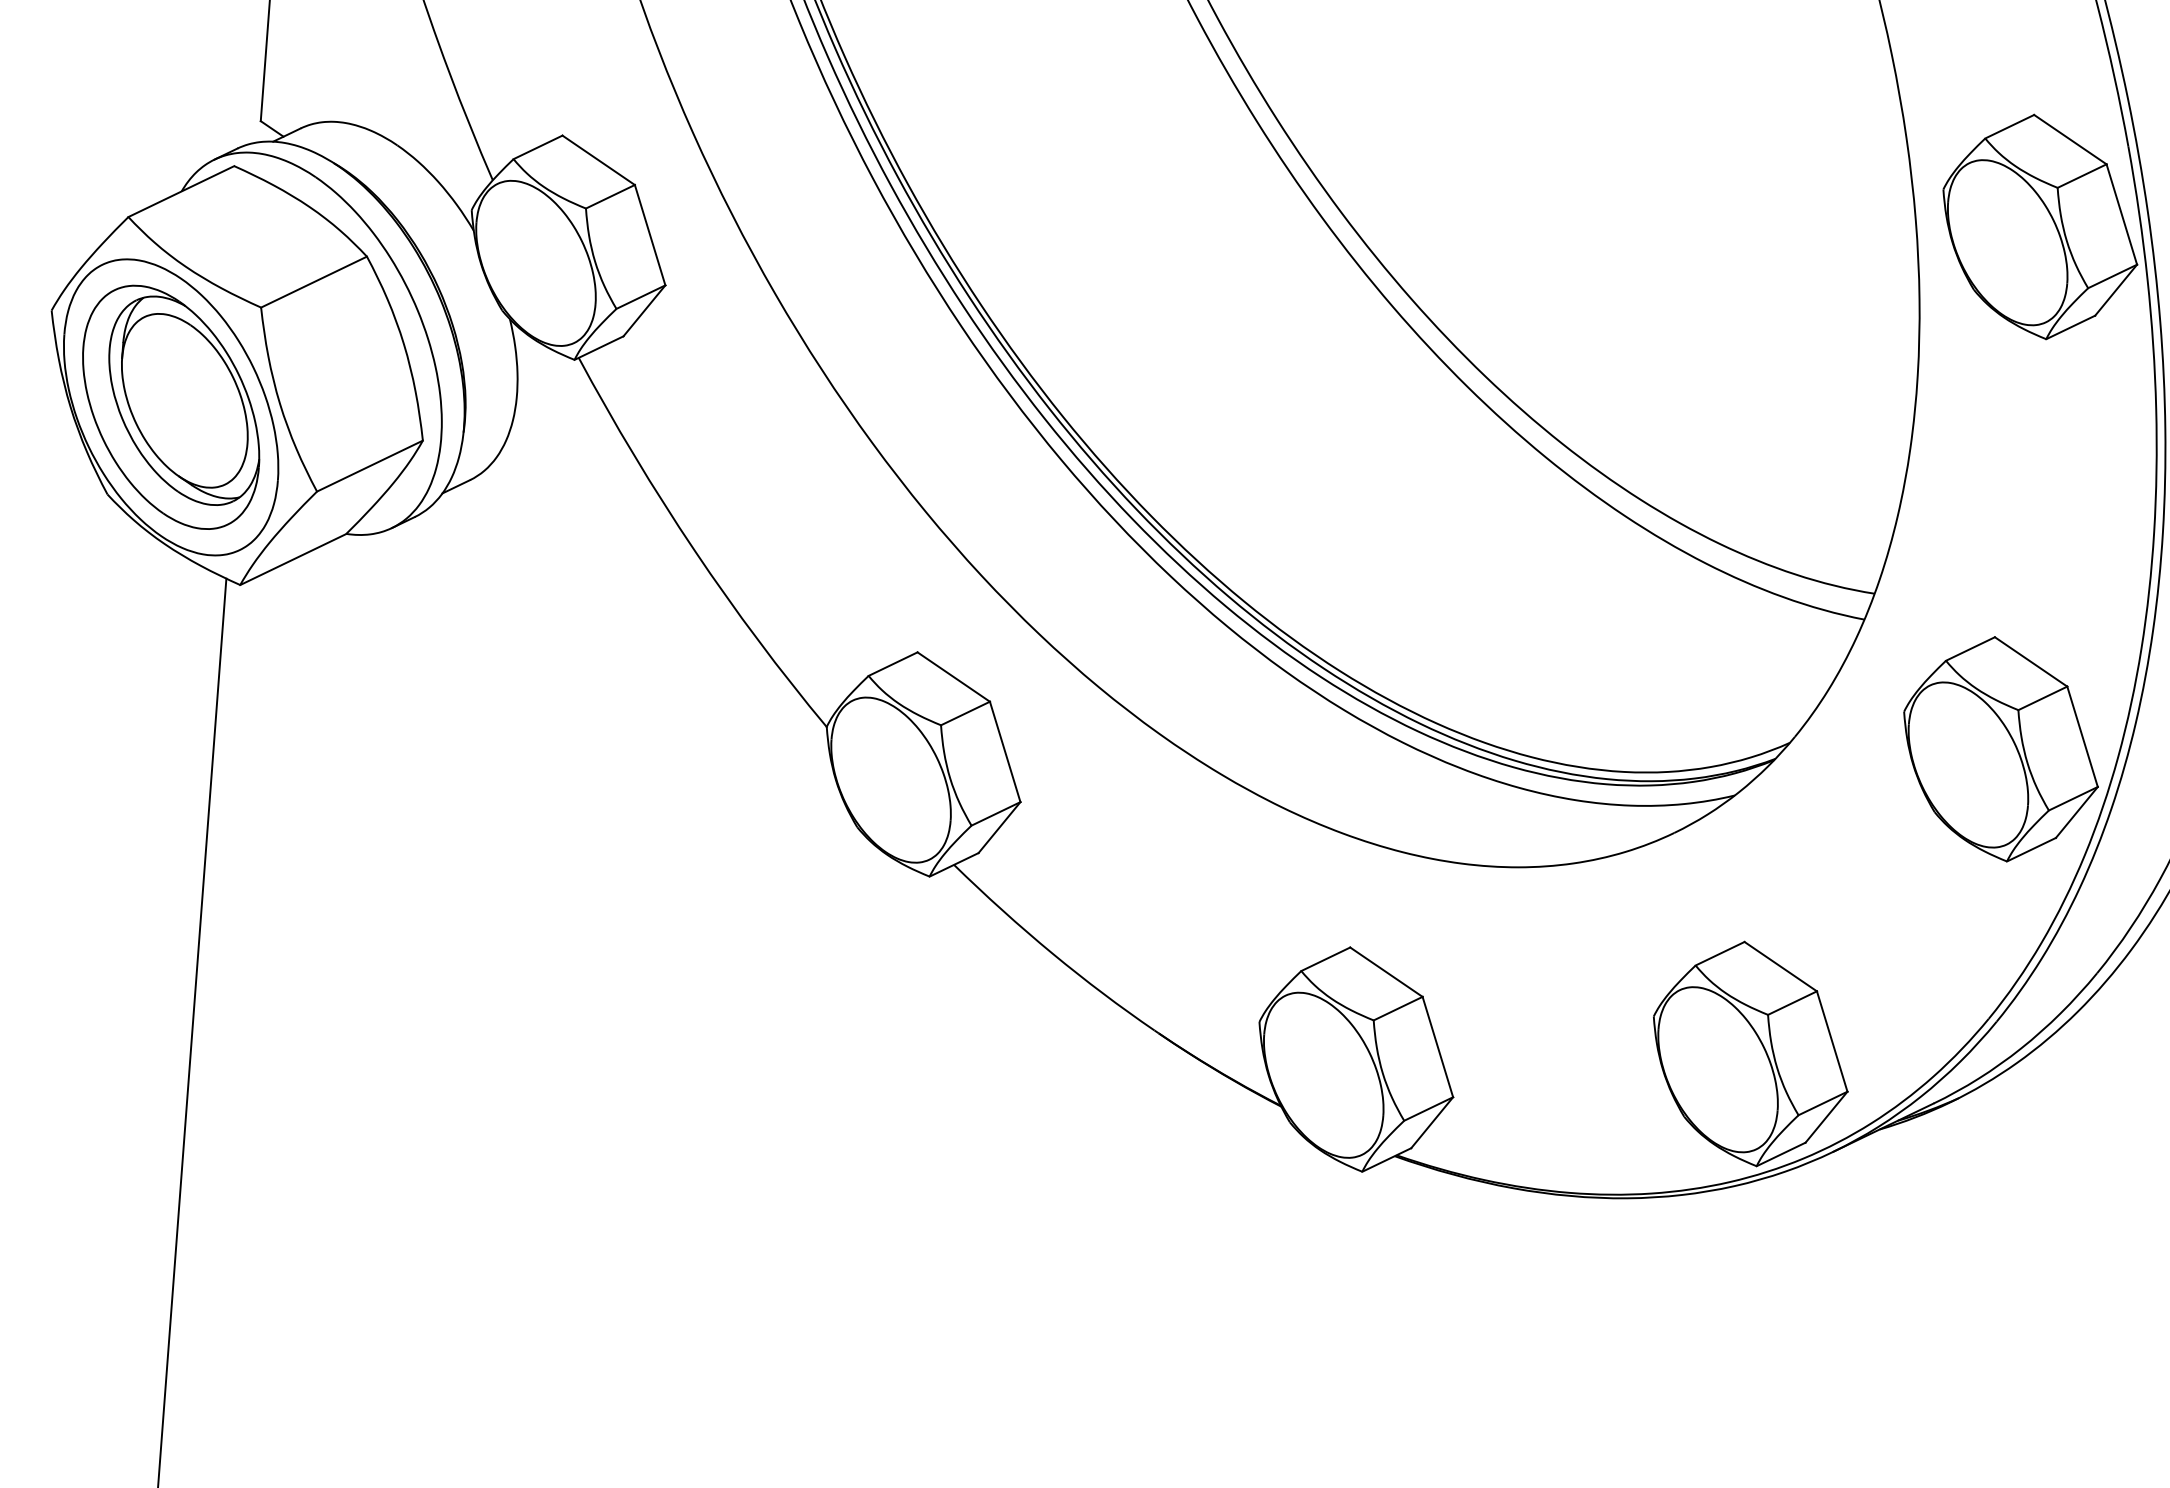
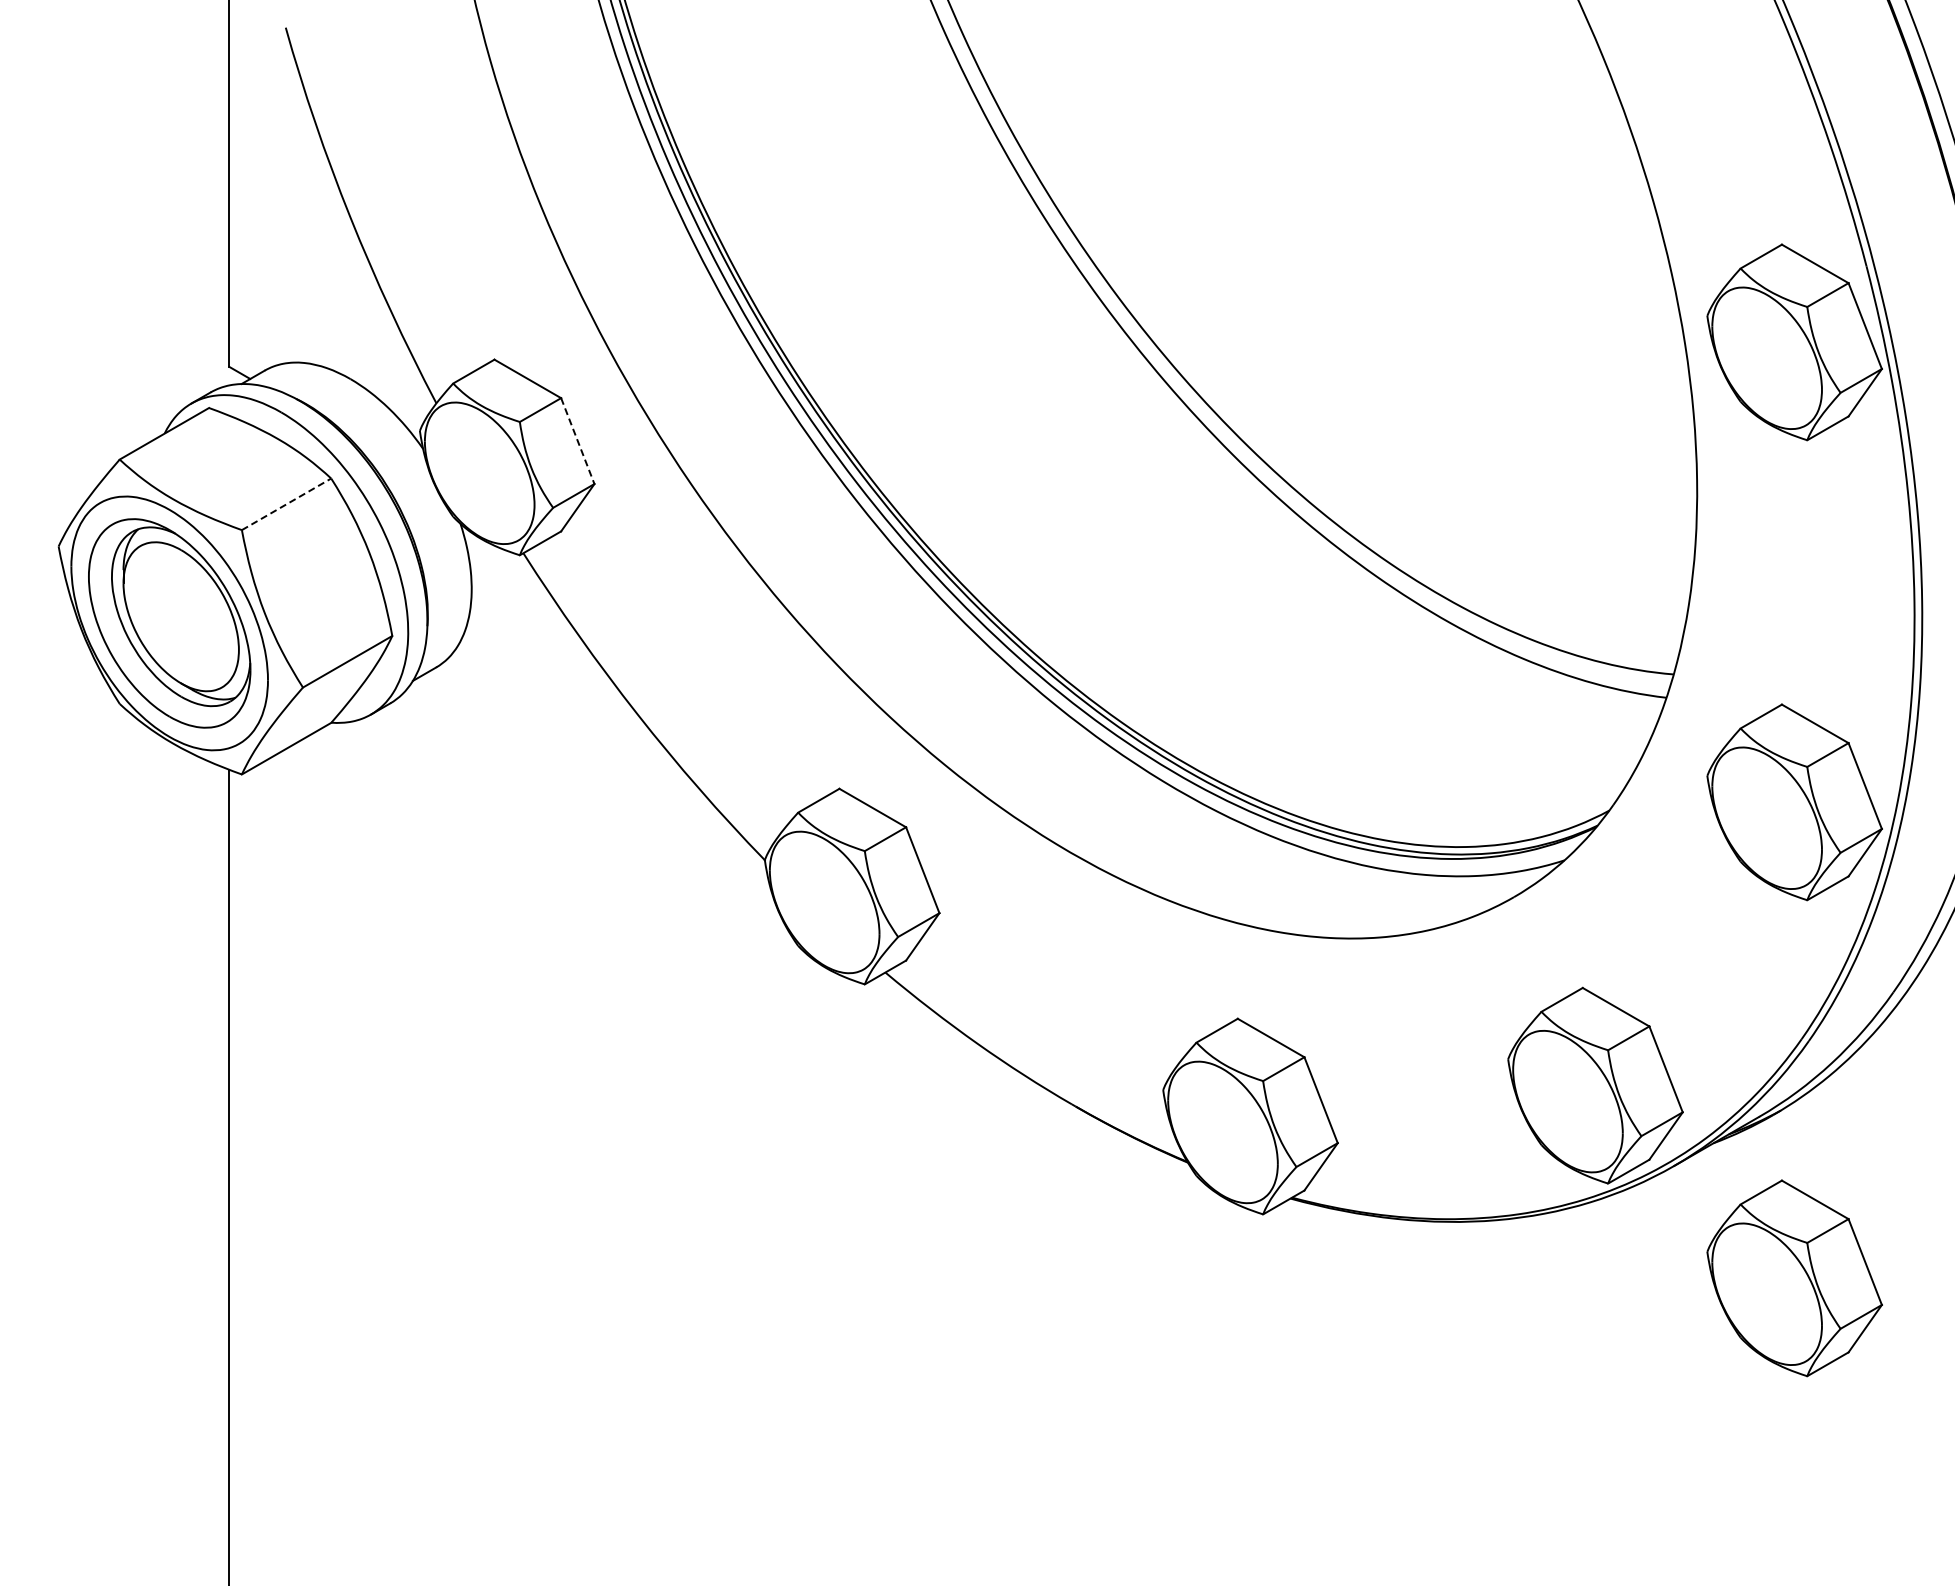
line: (649, 235) -> (577, 441), solid -> dashed
line: (313, 282) -> (286, 504), solid -> dashed
part: (1960, 1289) -> (1794, 1278), added

